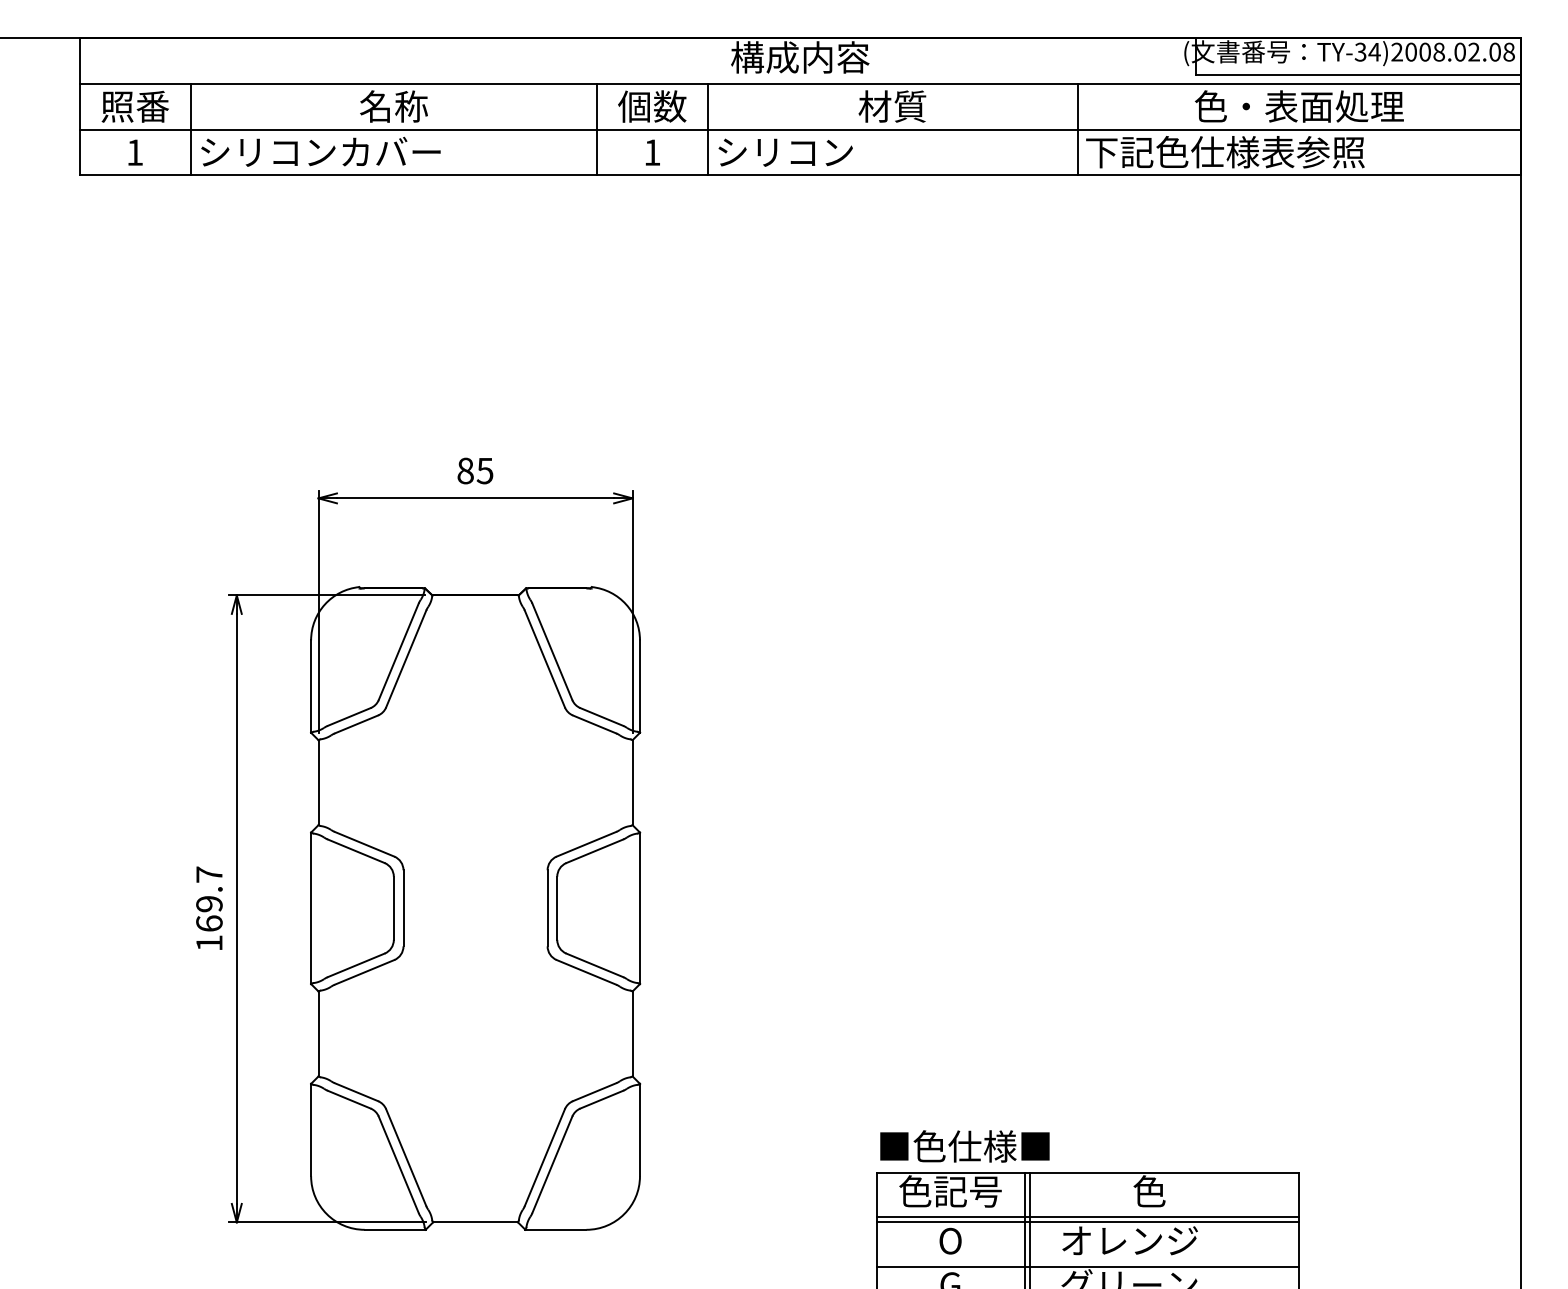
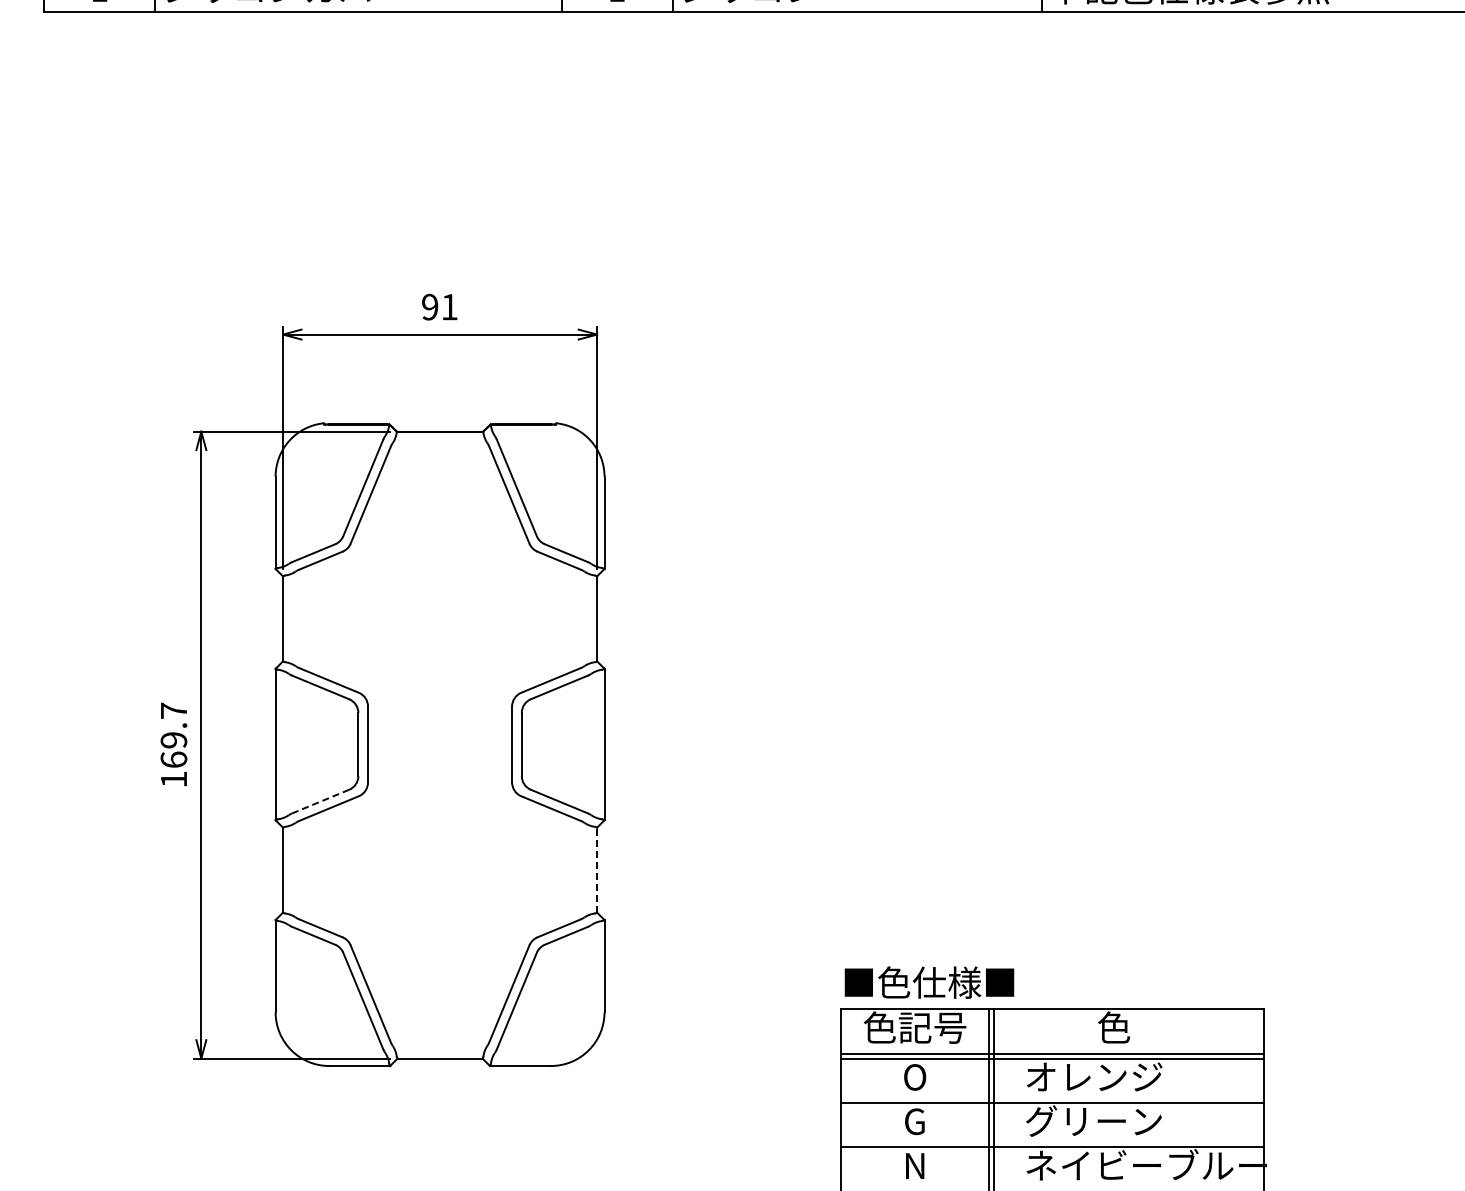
text: (475, 470) -> (440, 306), 85 -> 91
line: (356, 965) -> (321, 801), solid -> dashed
line: (632, 1033) -> (597, 869), solid -> dashed

